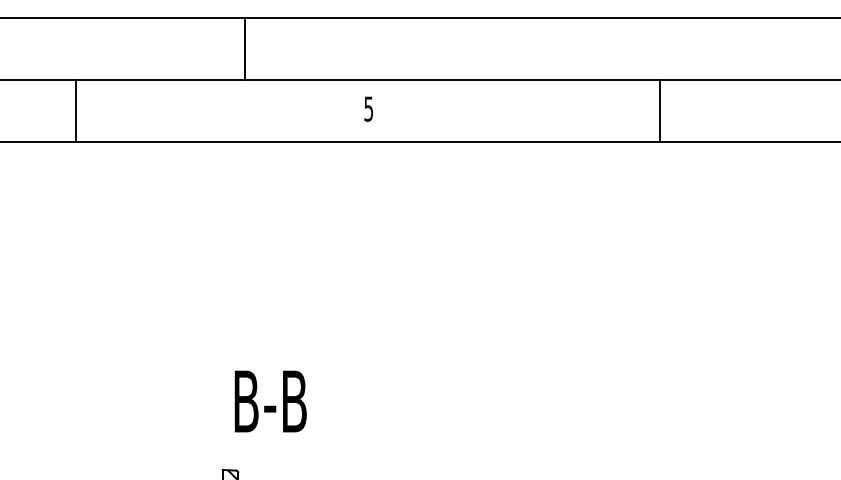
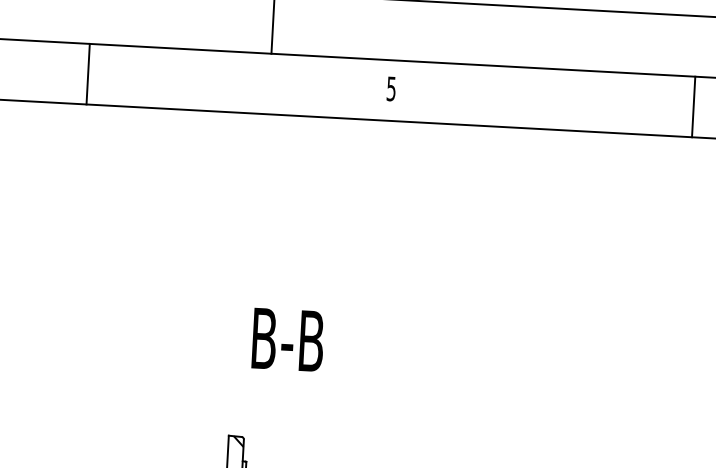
line: (76, 110) -> (88, 73), moved
line: (659, 110) -> (693, 106), moved
text: (270, 401) -> (287, 339), moved

